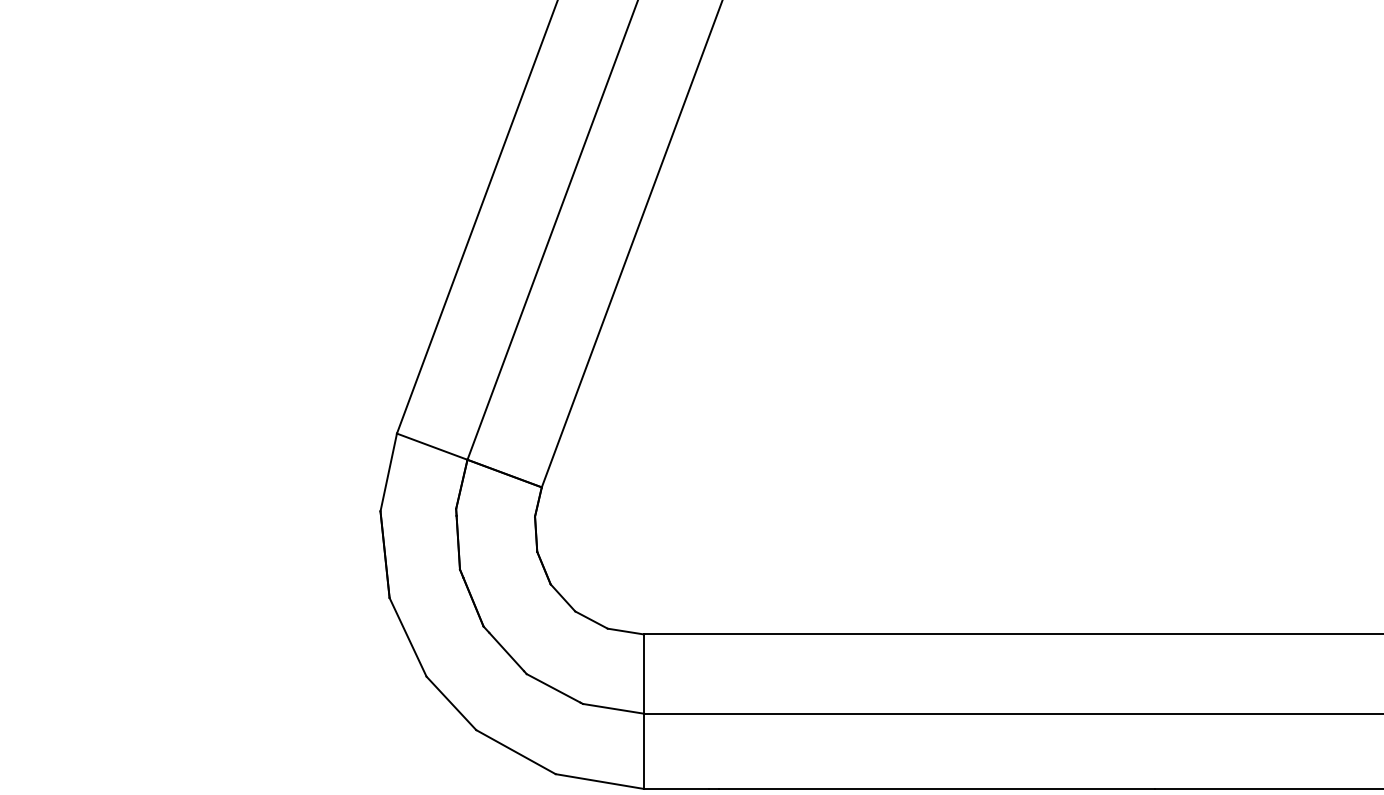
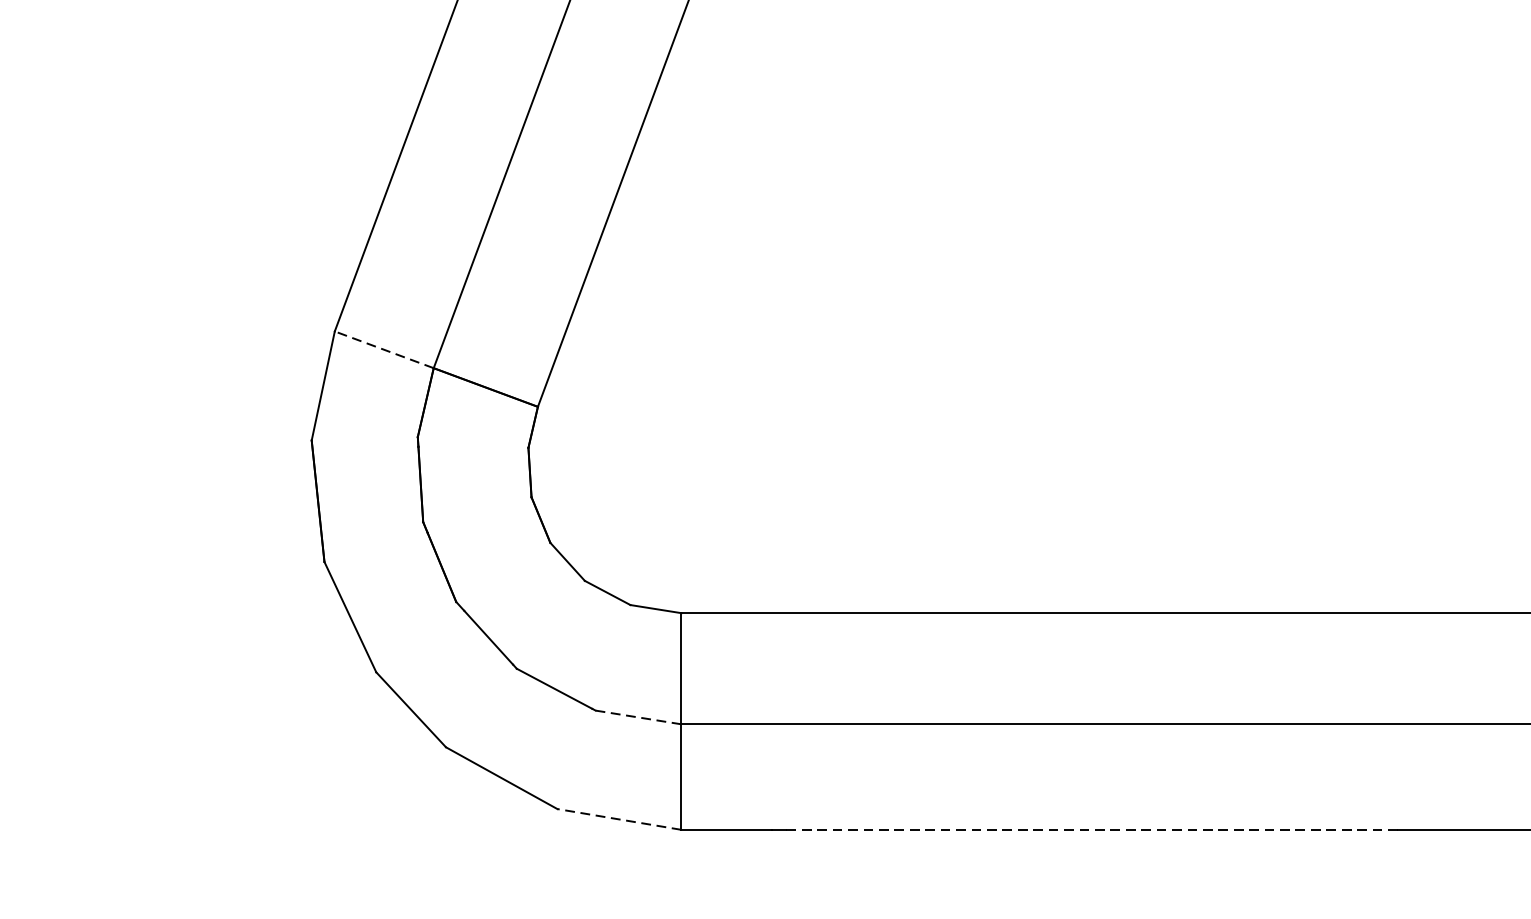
line: (432, 446) -> (384, 349), solid -> dashed
line: (613, 708) -> (638, 716), solid -> dashed
line: (599, 781) -> (618, 819), solid -> dashed
line: (936, 788) -> (1091, 829), solid -> dashed

